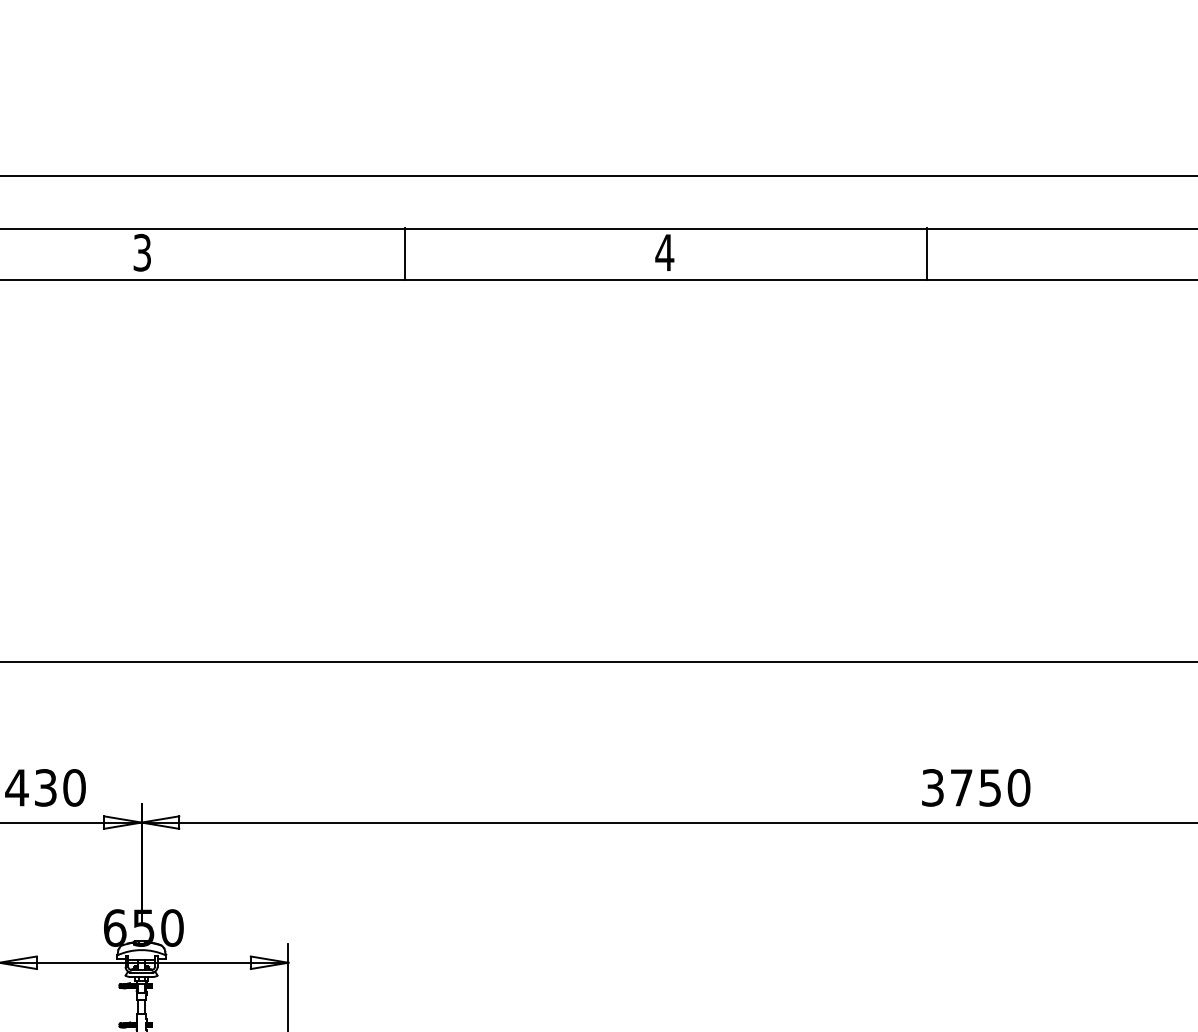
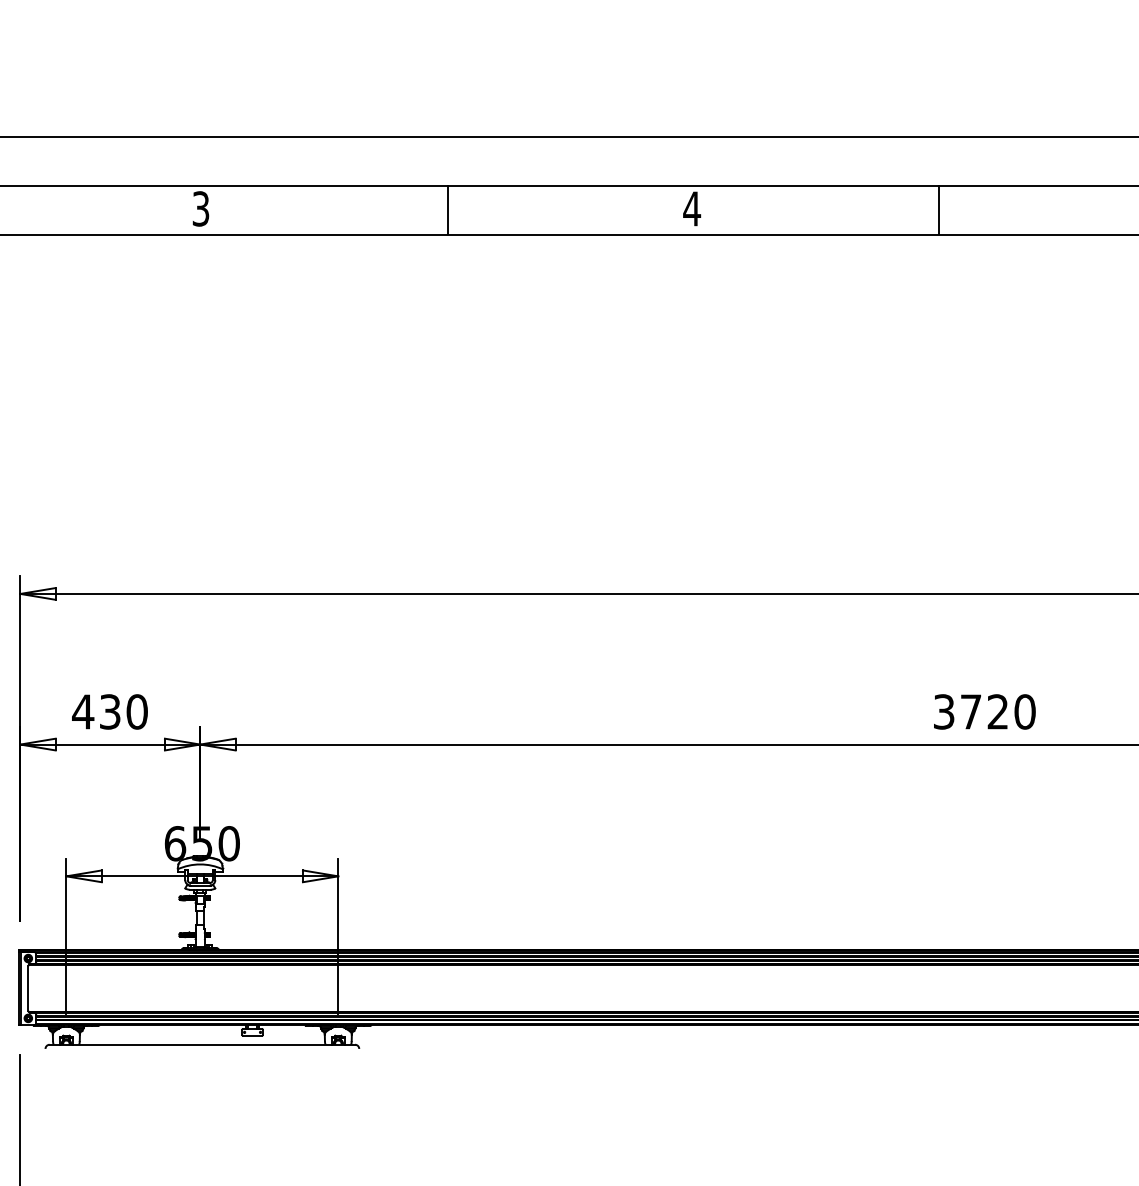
text: (989, 787) -> (997, 711), 3750 -> 3720

